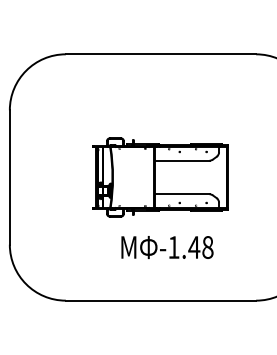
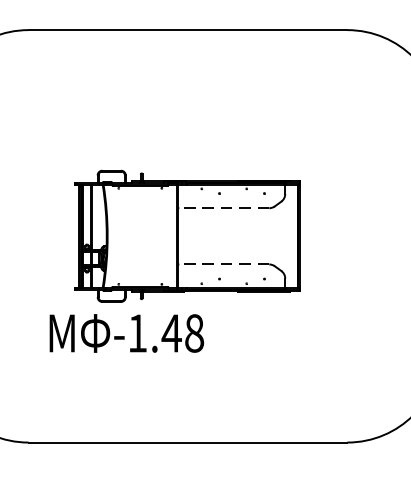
line: (182, 160) -> (223, 207), solid -> dashed
line: (182, 194) -> (223, 264), solid -> dashed
text: (167, 247) -> (126, 333), moved

